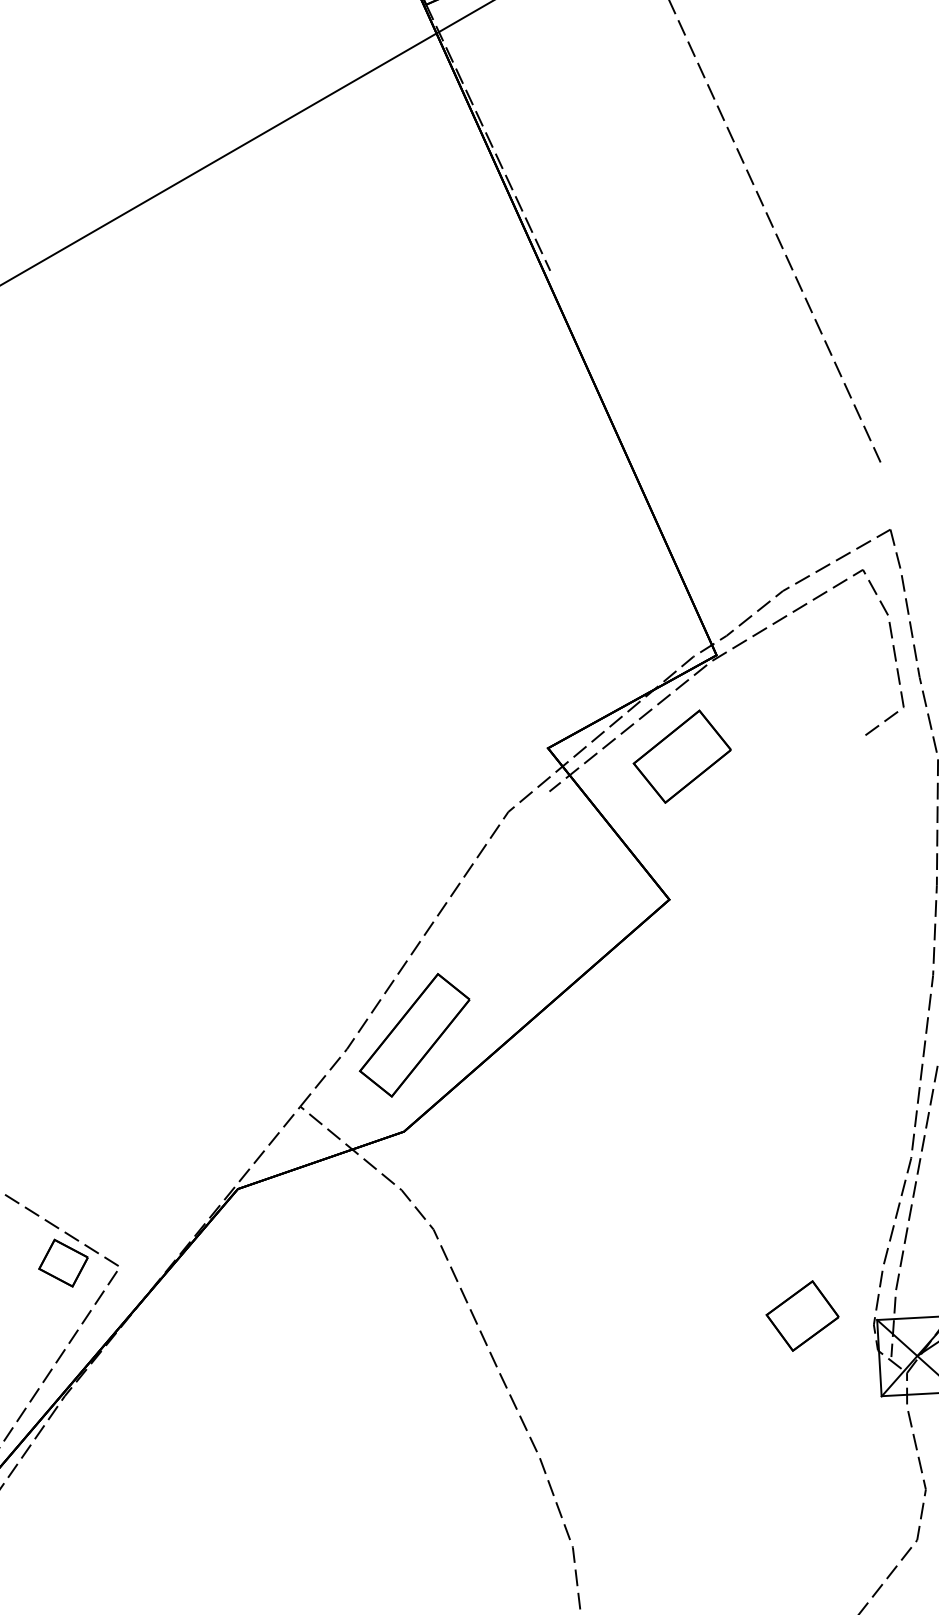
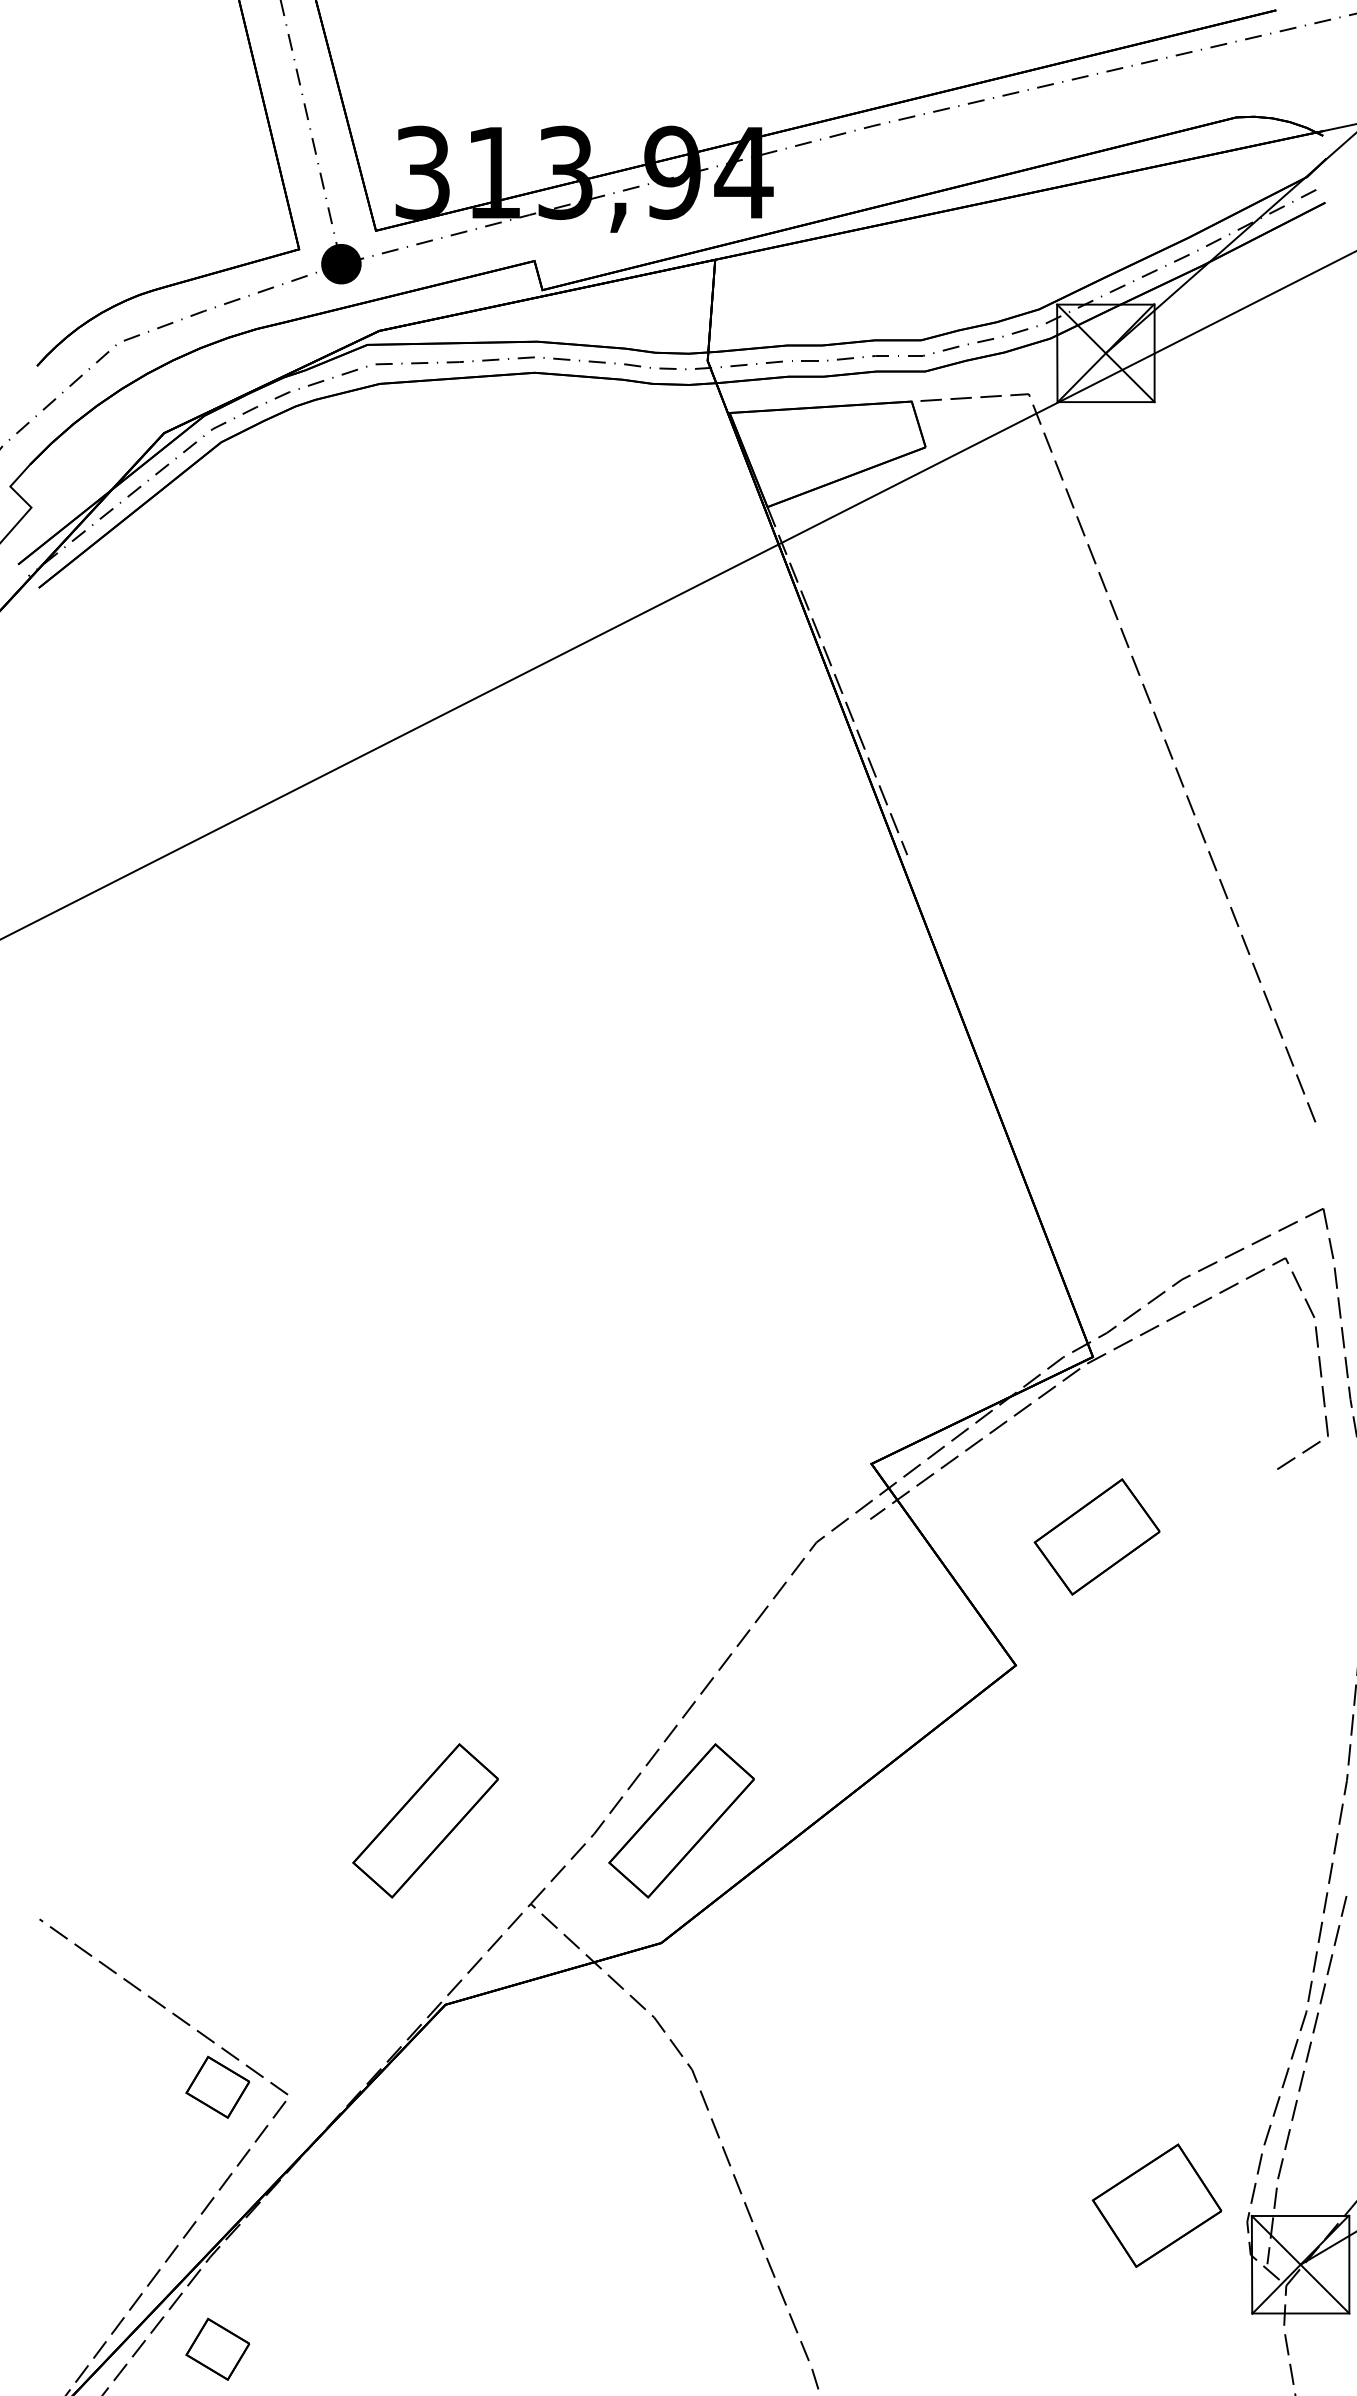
part: (681, 756) -> (1096, 1536), moved
part: (214, 1045) -> (425, 1820), added
part: (802, 1315) -> (1156, 2205), size x1.4
part: (74, 1467) -> (217, 2348), added

